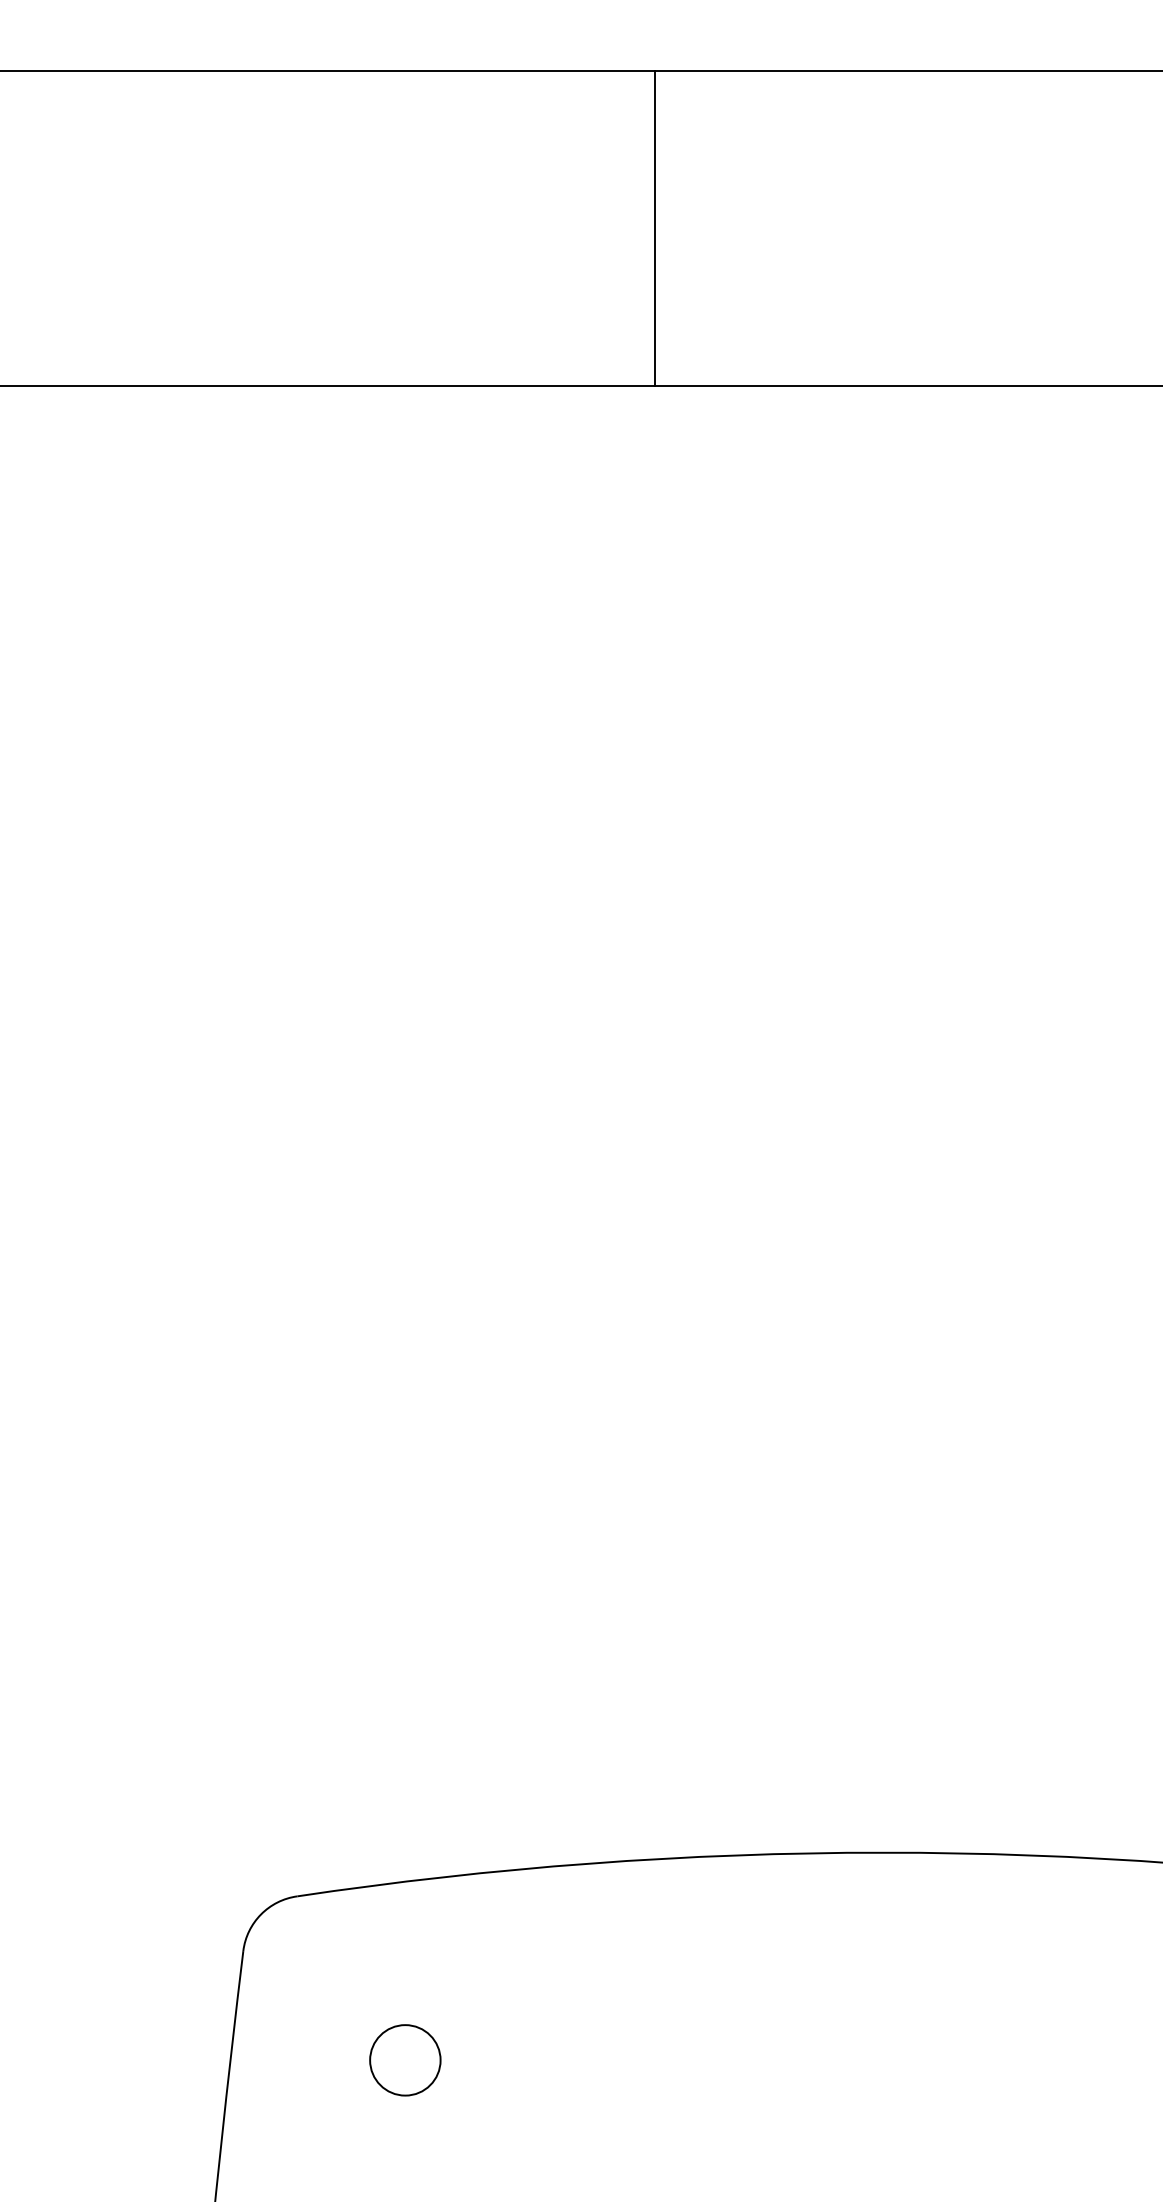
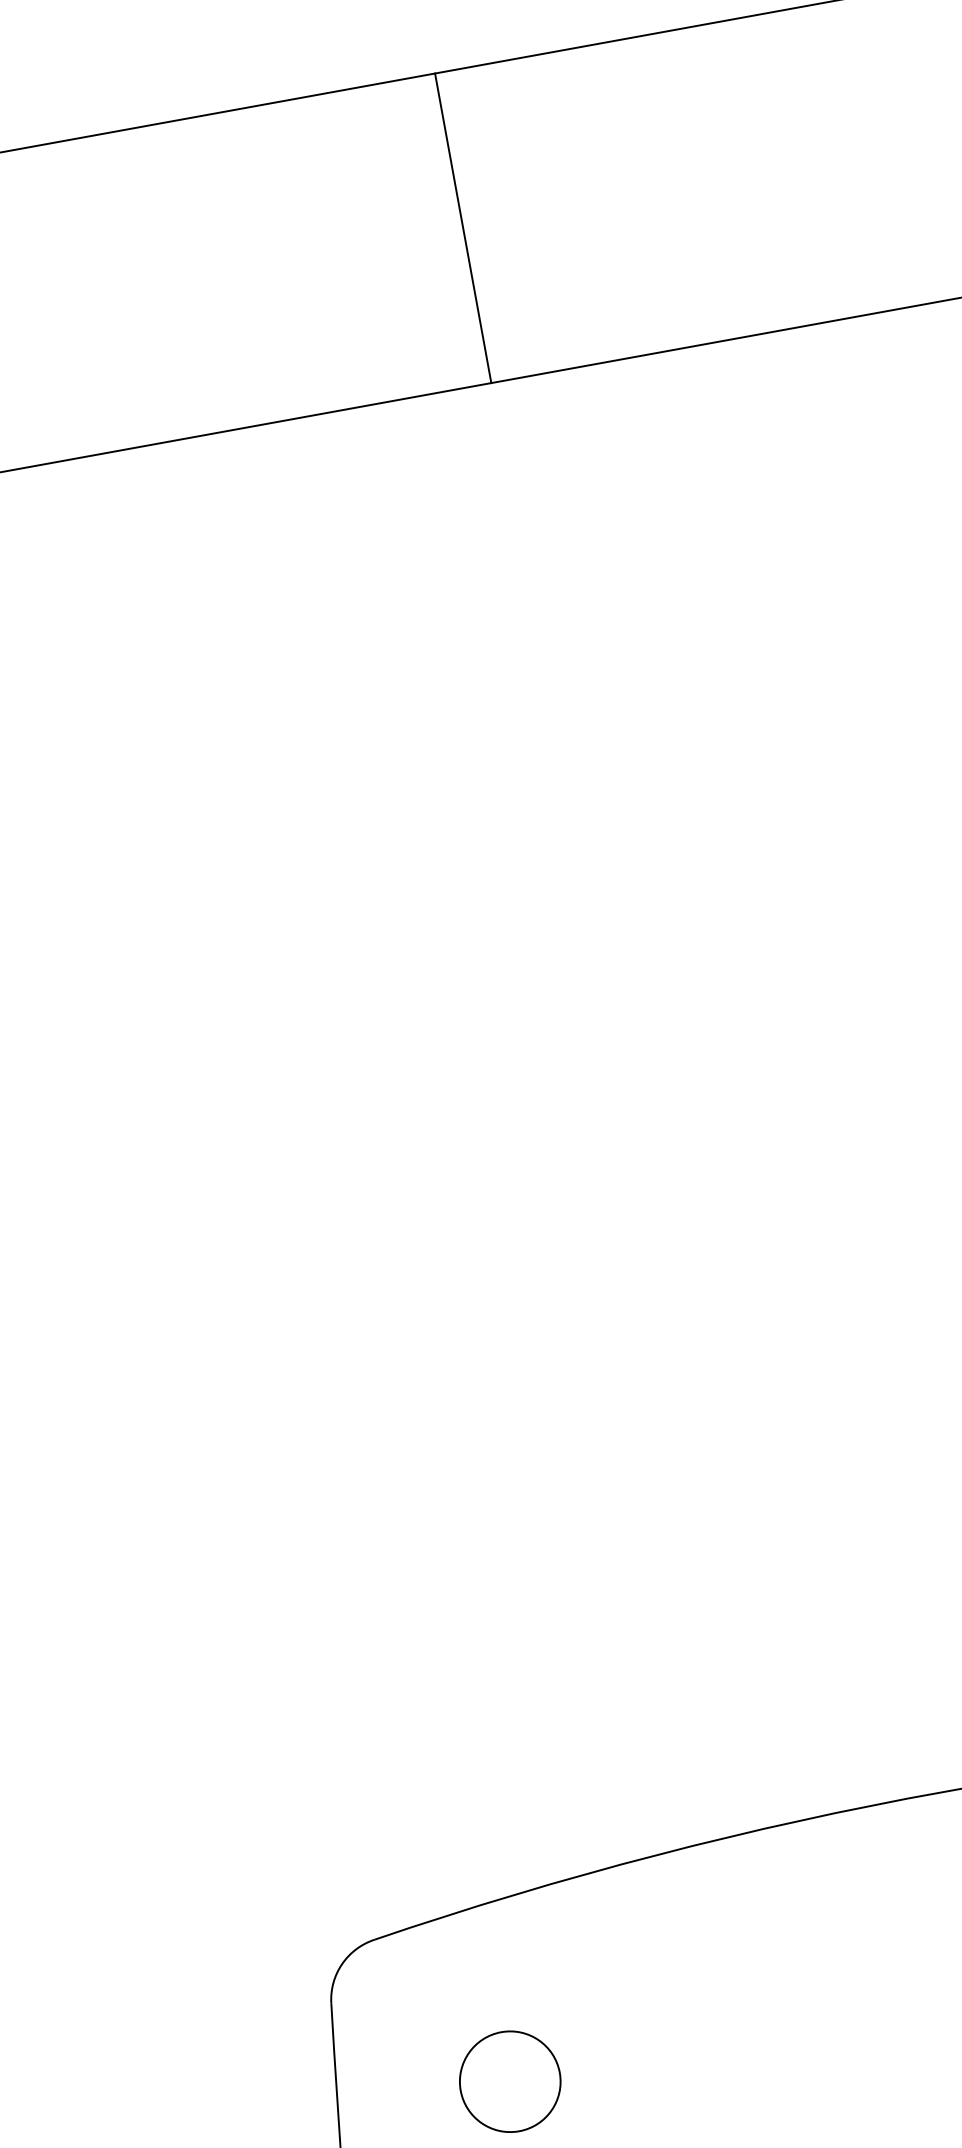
line: (655, 228) -> (463, 228), moved
circle: (405, 2060) -> (510, 2081), size x1.43

